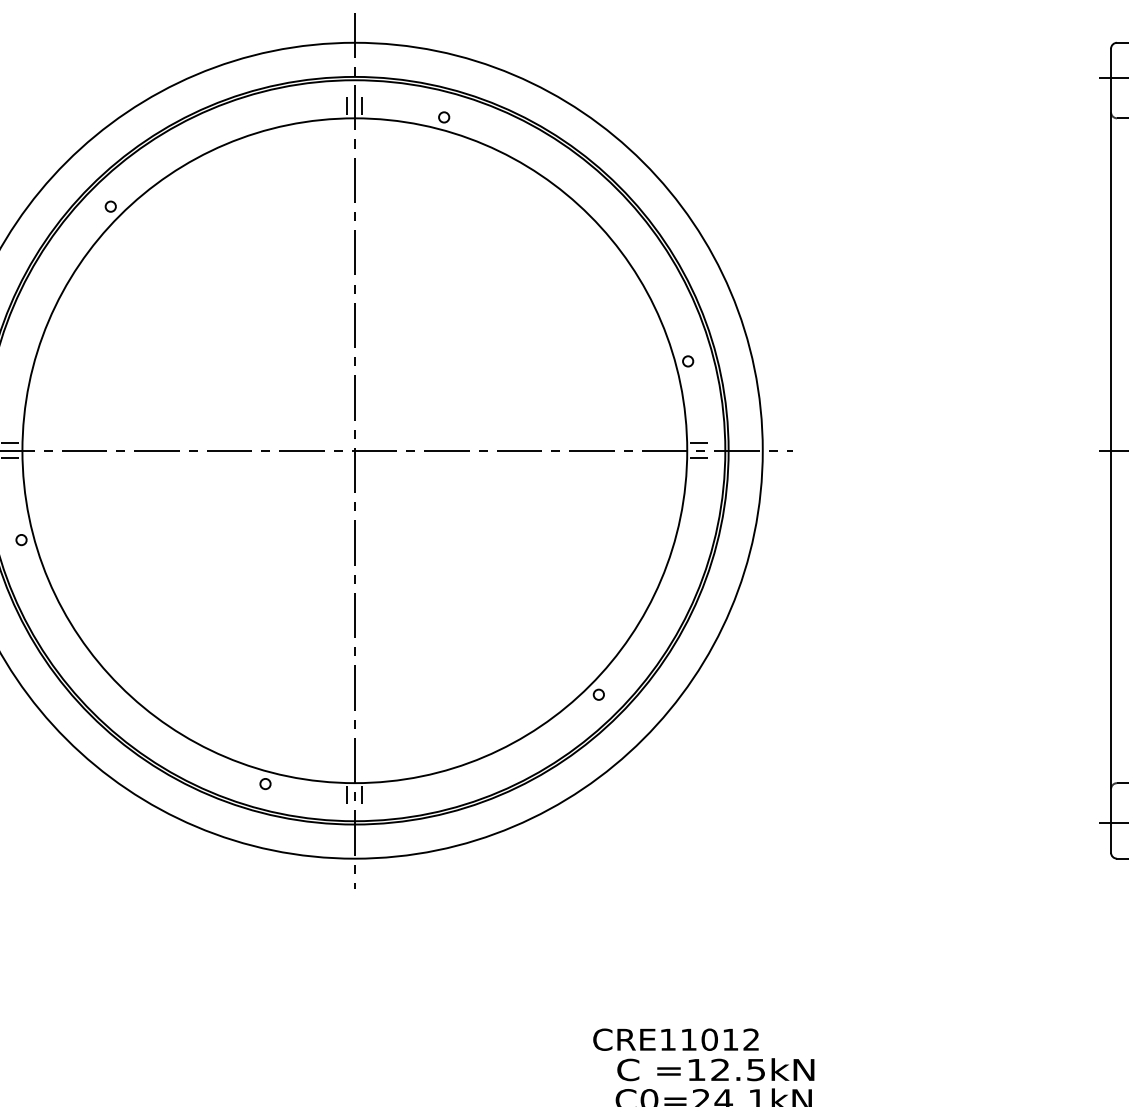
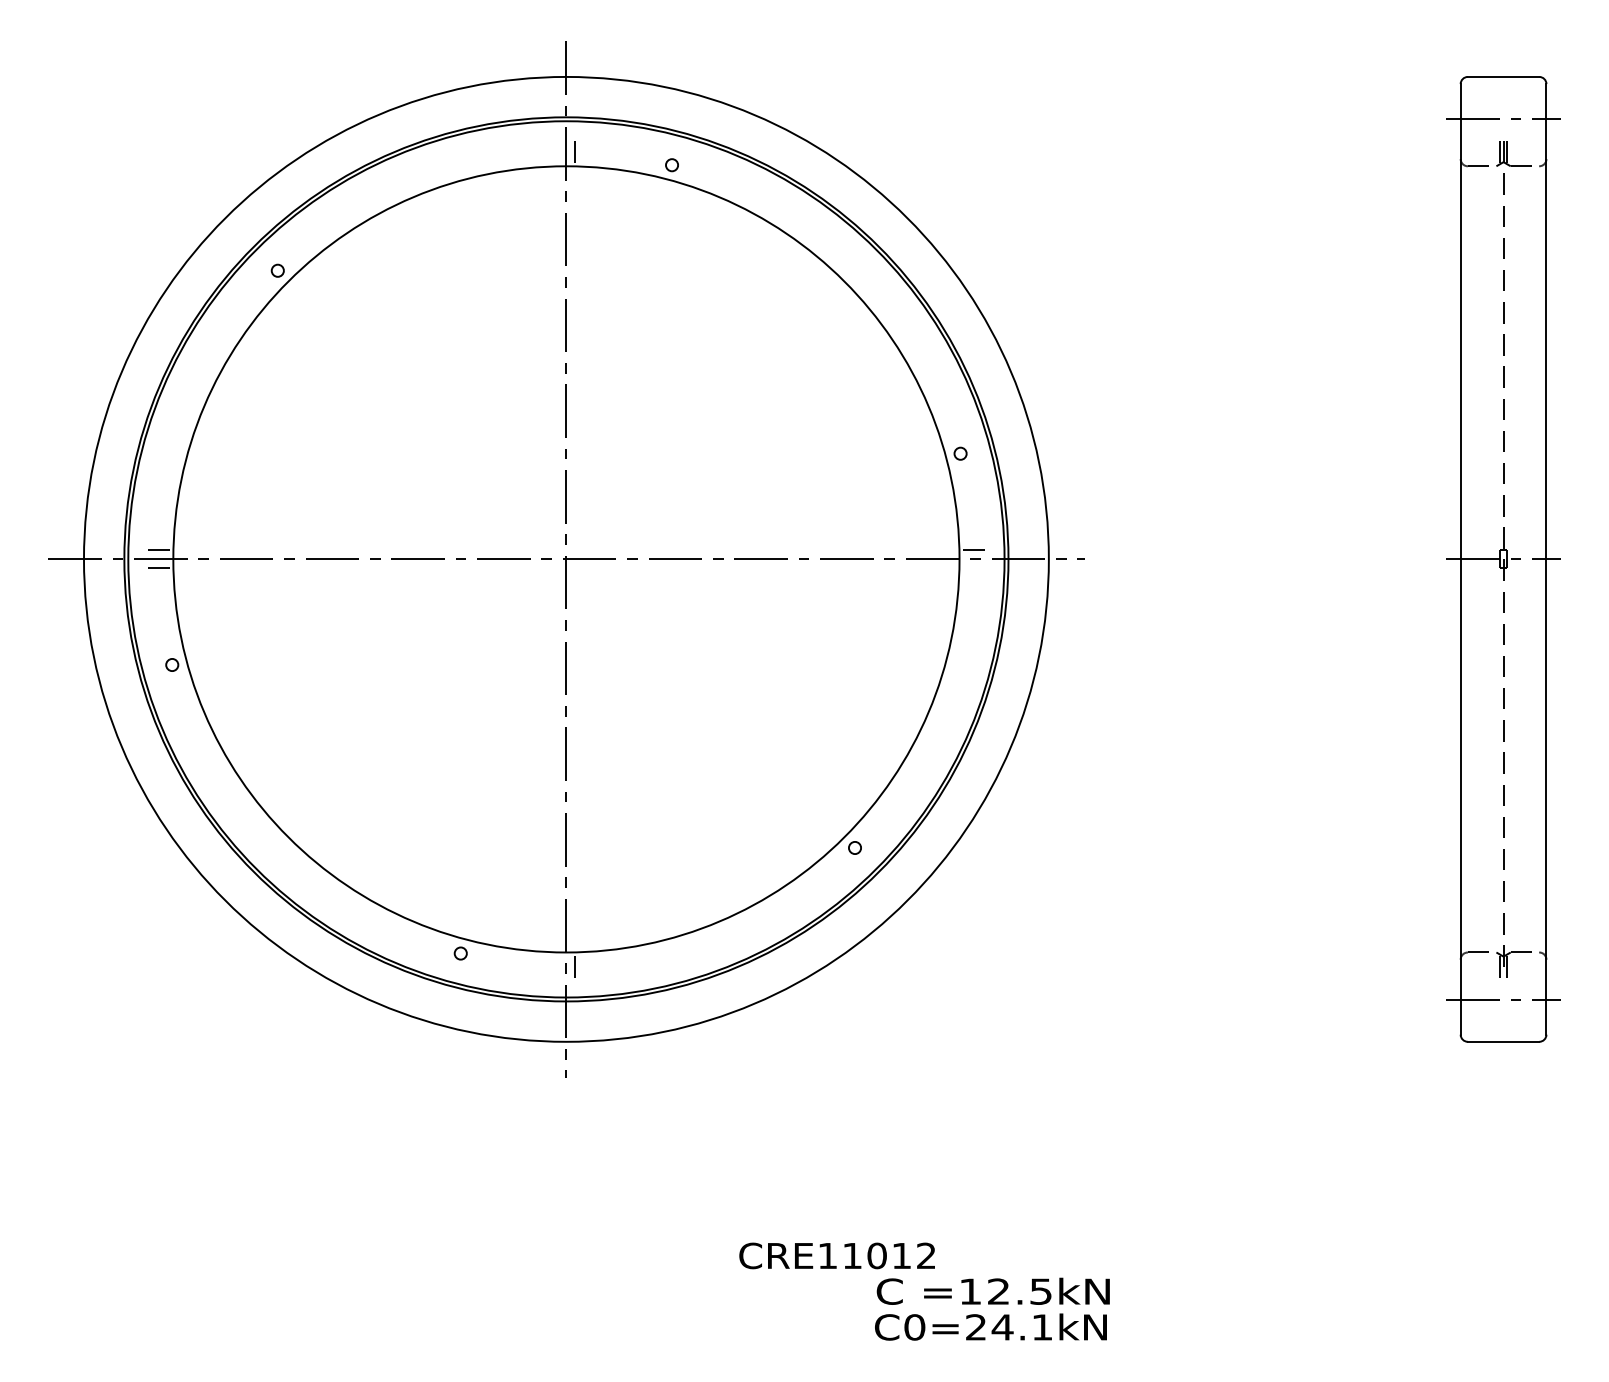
line: (347, 107) -> (557, 153), removed
line: (697, 458) -> (971, 568), removed
line: (347, 793) -> (557, 964), removed
text: (675, 1039) -> (836, 1255), moved

